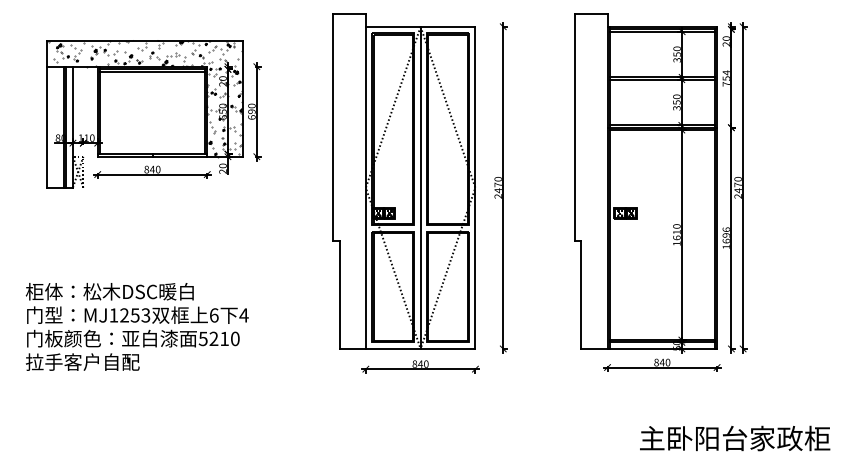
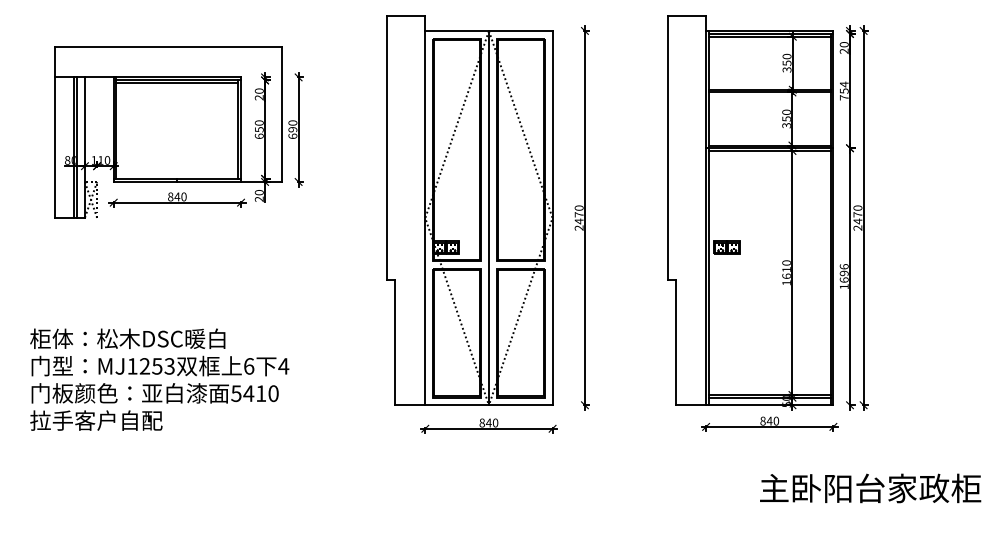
hatch: (145, 98) -> (169, 114), removed
text: (213, 338) -> (248, 393), 5210 -> 5410
text: (735, 438) -> (871, 488), moved

